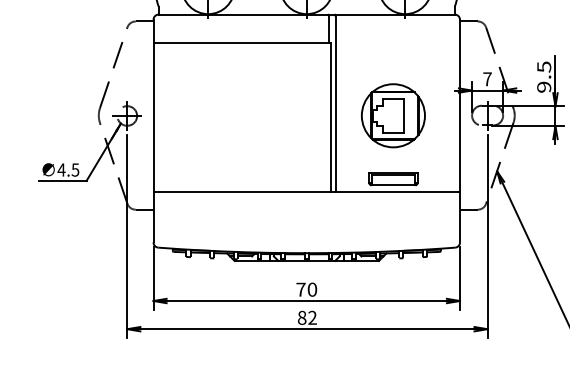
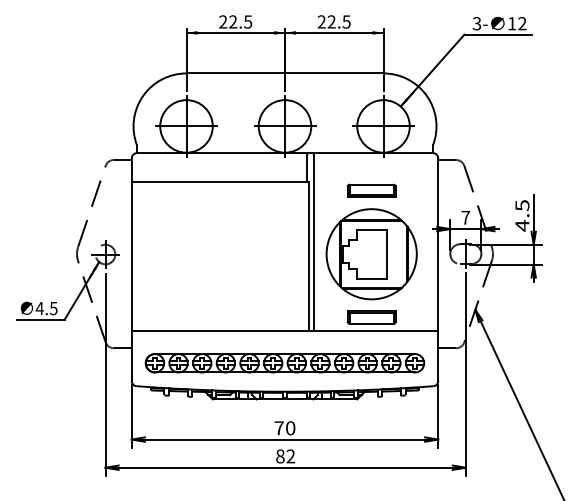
part: (393, 51) -> (371, 190), added
text: (544, 86) -> (522, 225), 9.5 -> 4.5
part: (393, 115) -> (371, 254), size x1.43
part: (306, 224) -> (284, 363), added

